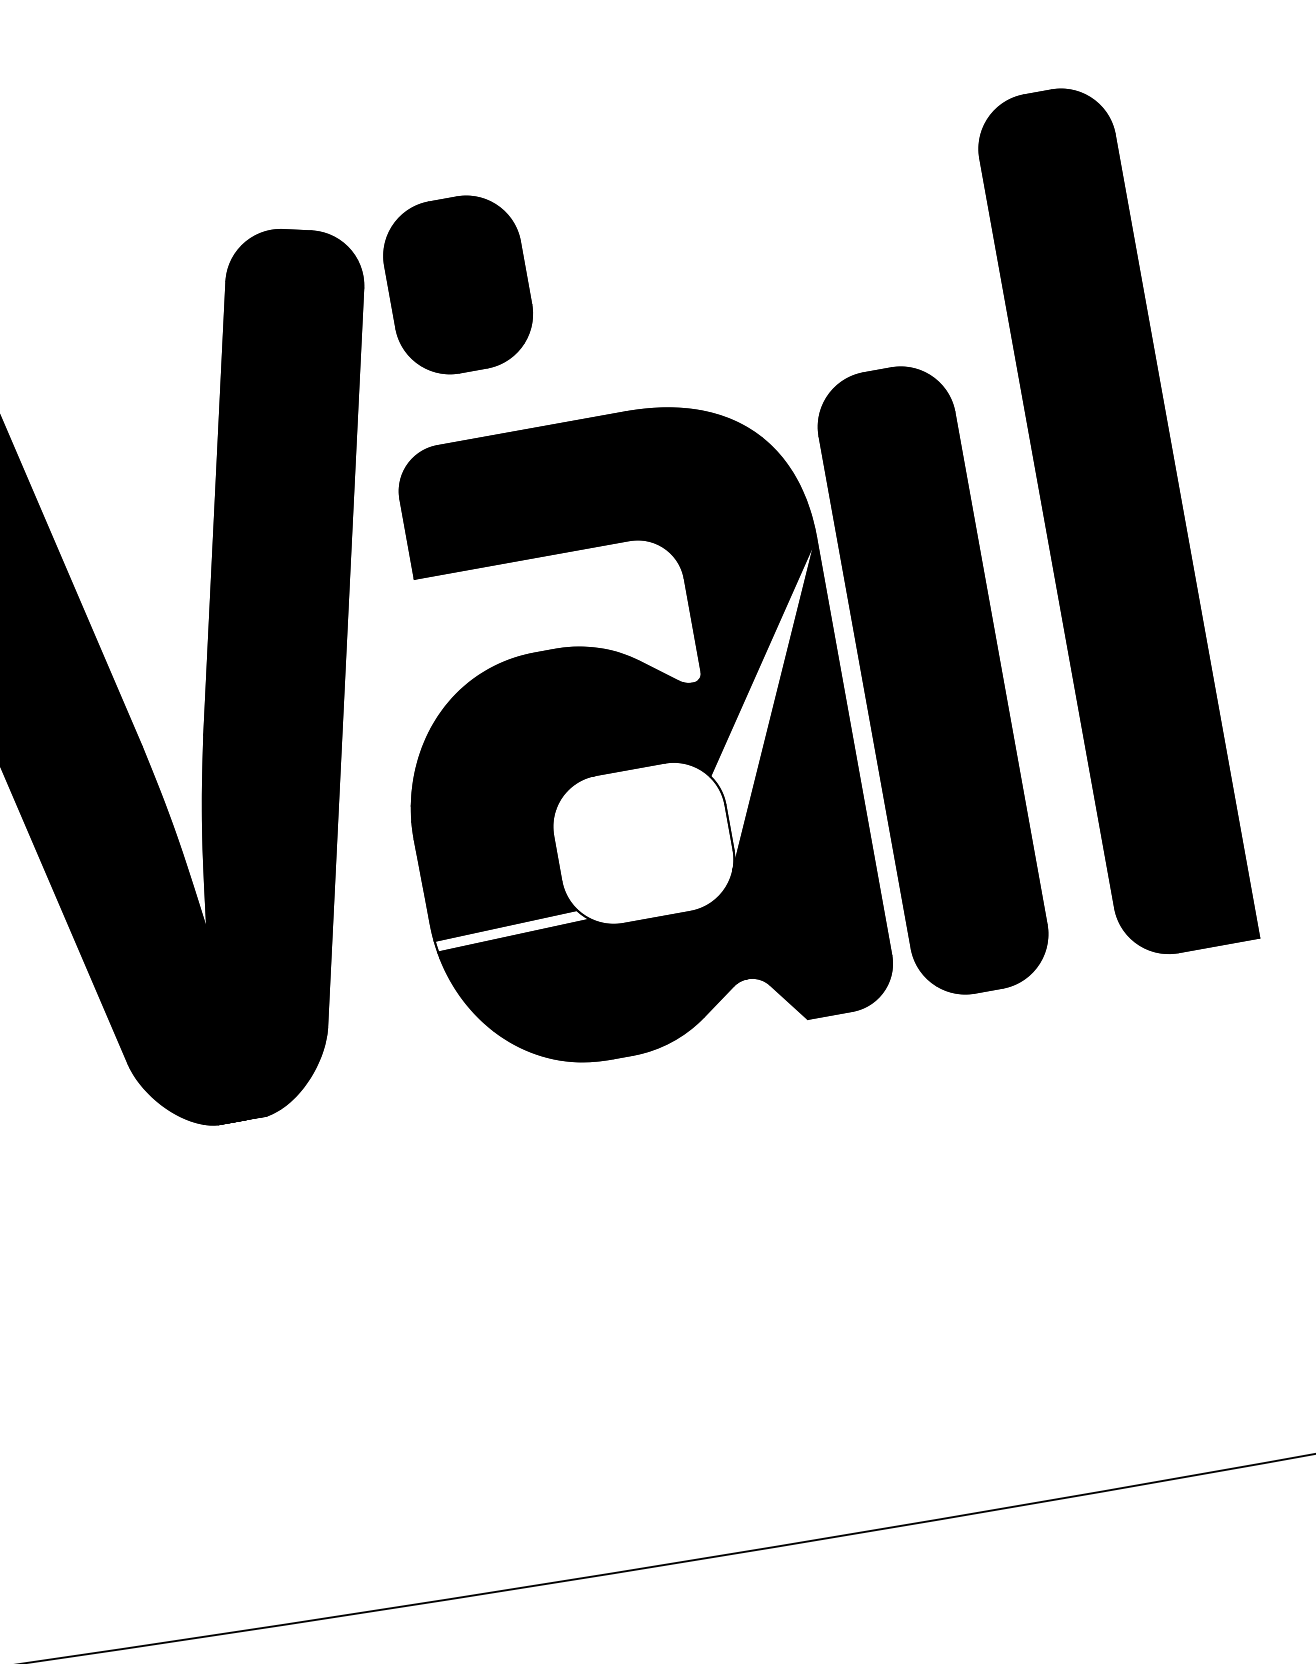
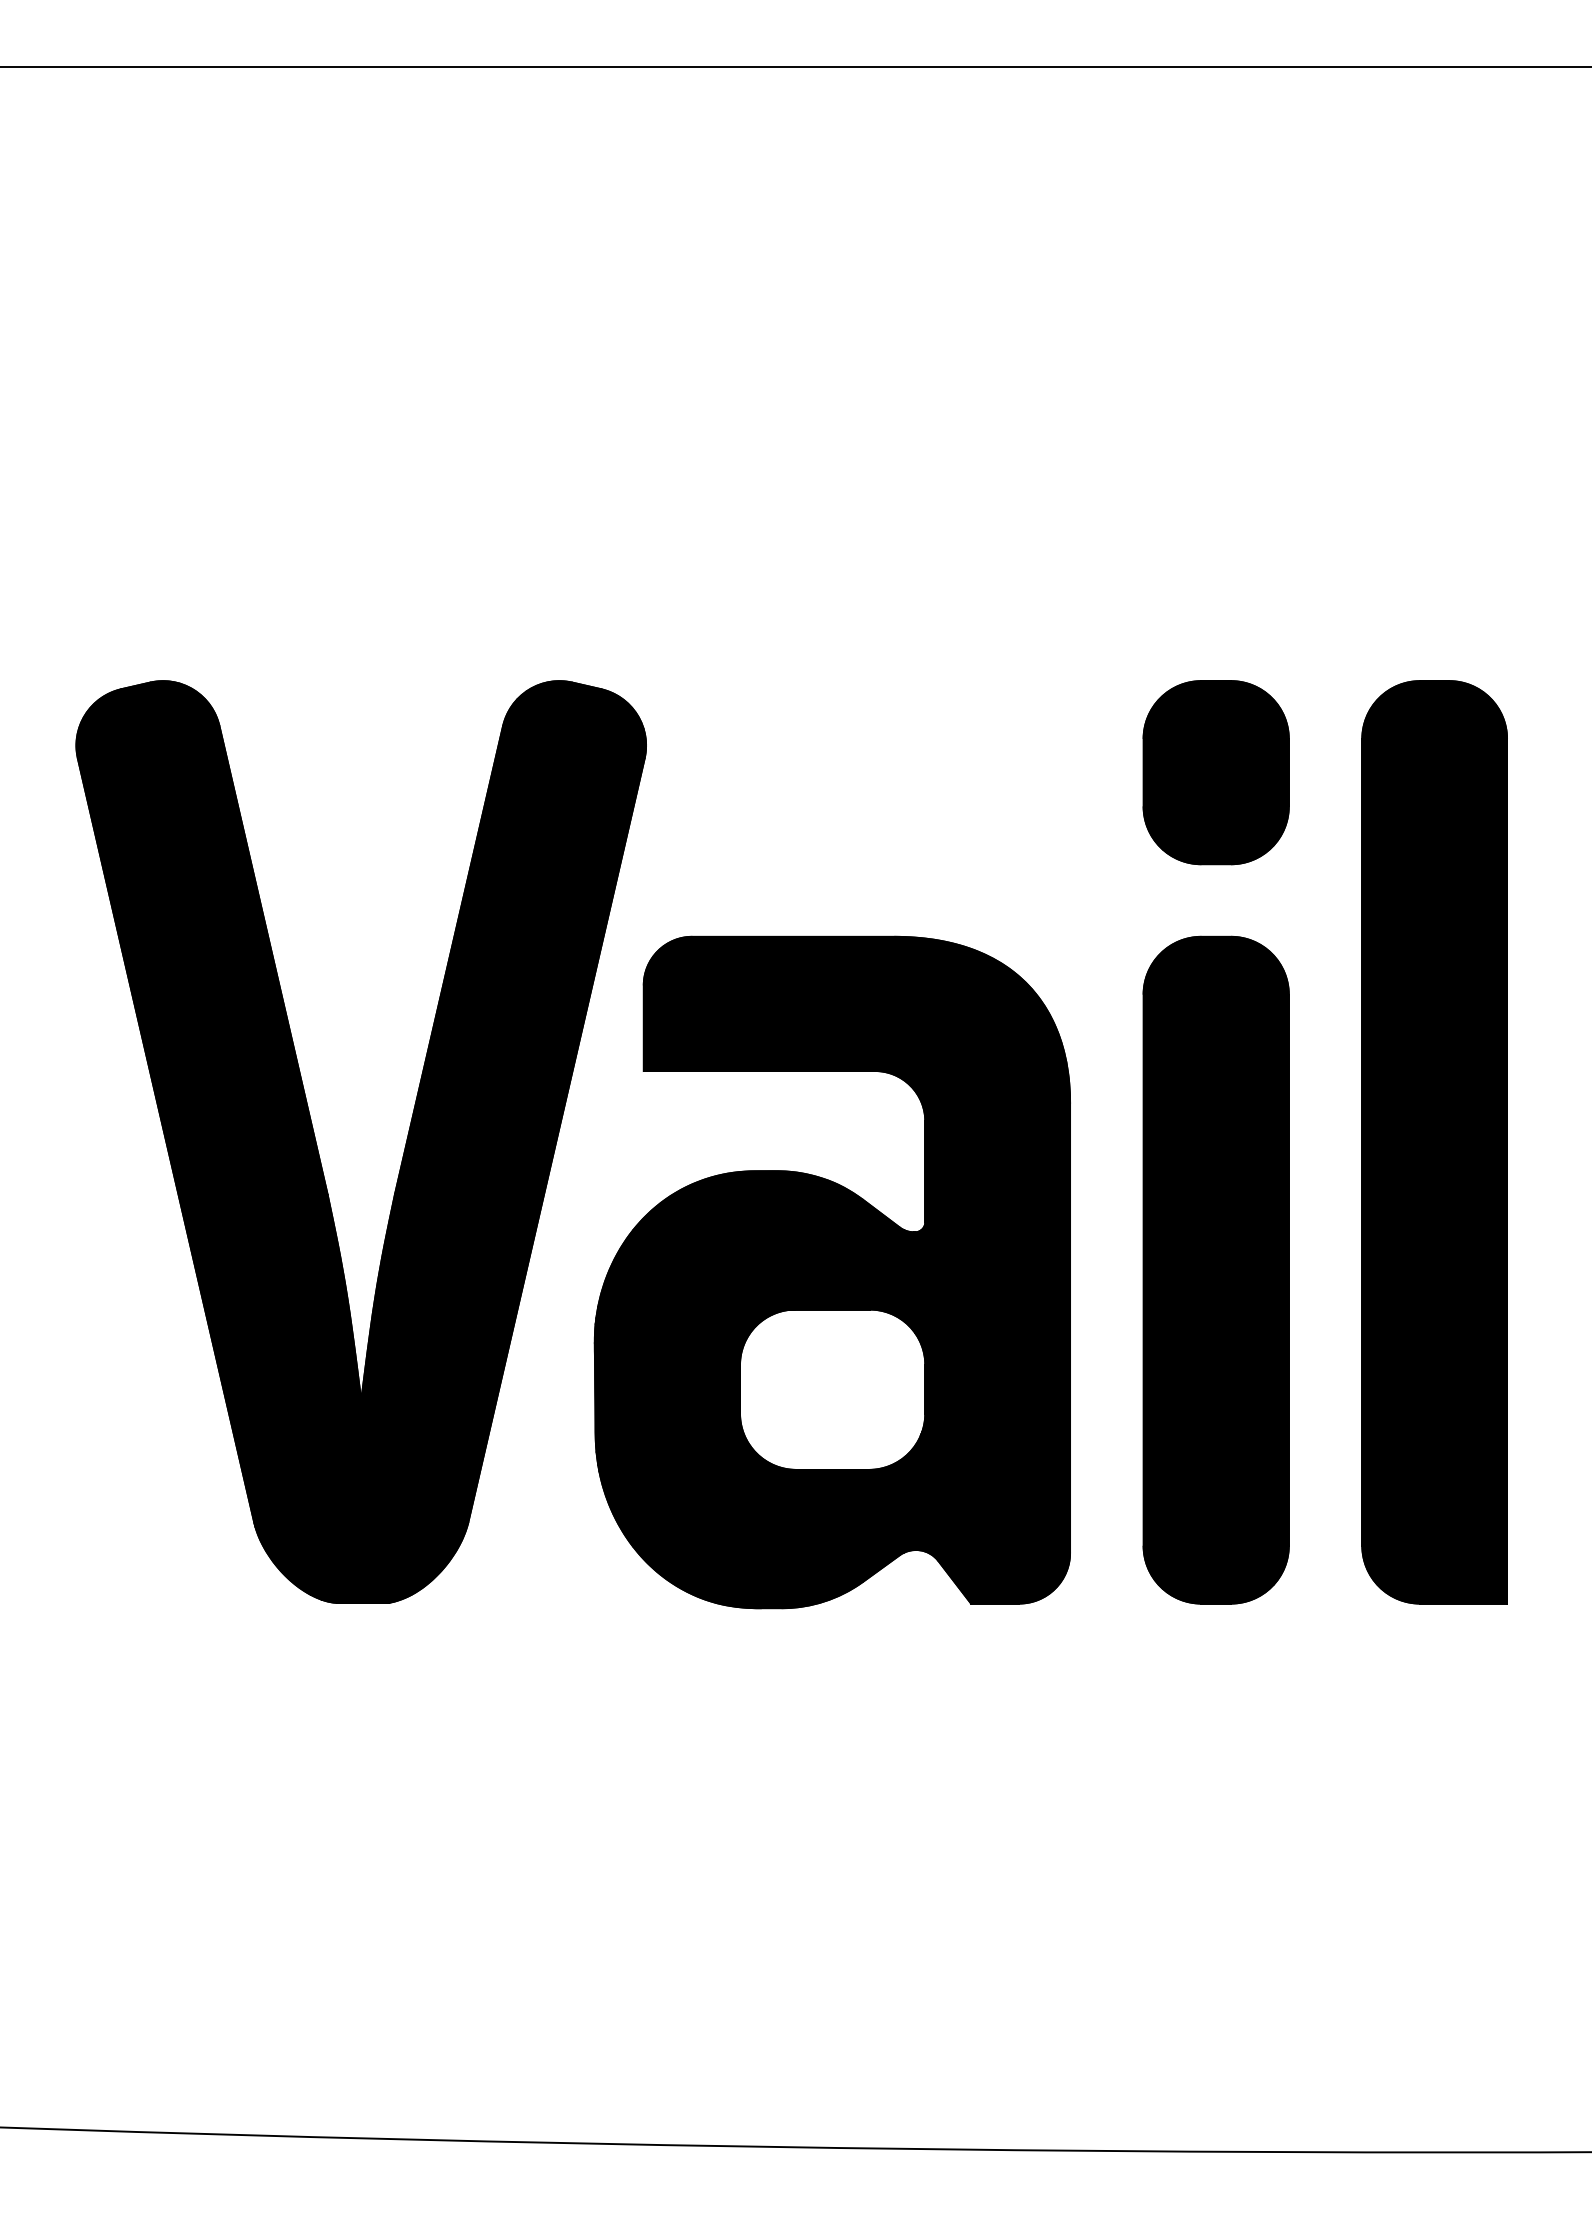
part: (457, 284) -> (1215, 772), moved
part: (1114, 521) -> (1434, 1142), moved
part: (932, 679) -> (1215, 1269), moved
fill: (771, 704) -> (992, 1269), added
fill: (512, 930) -> (679, 1455), added

